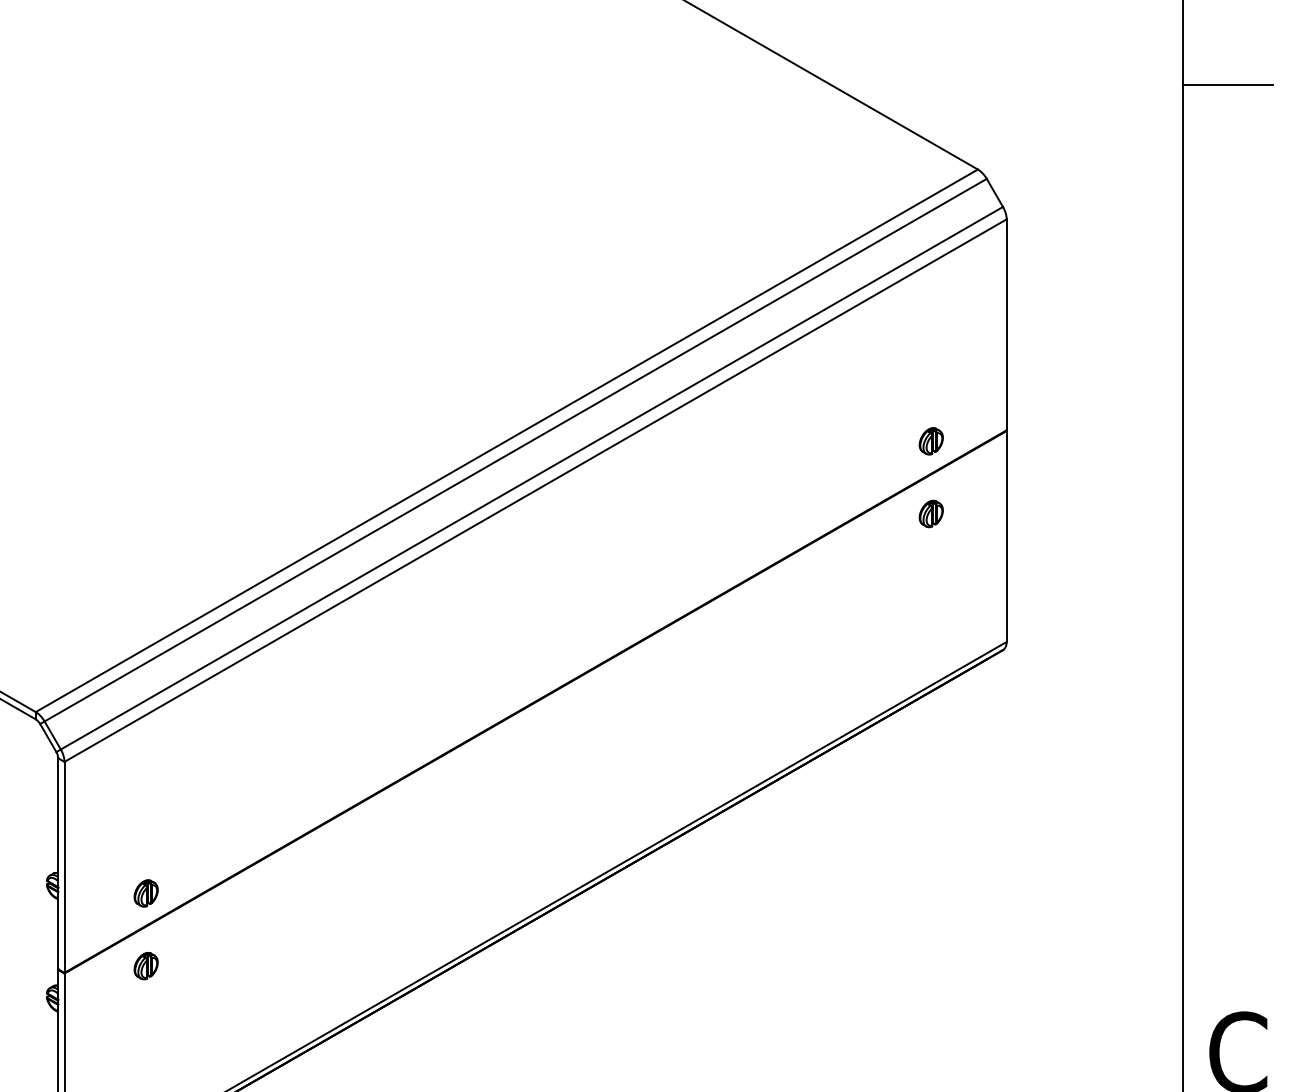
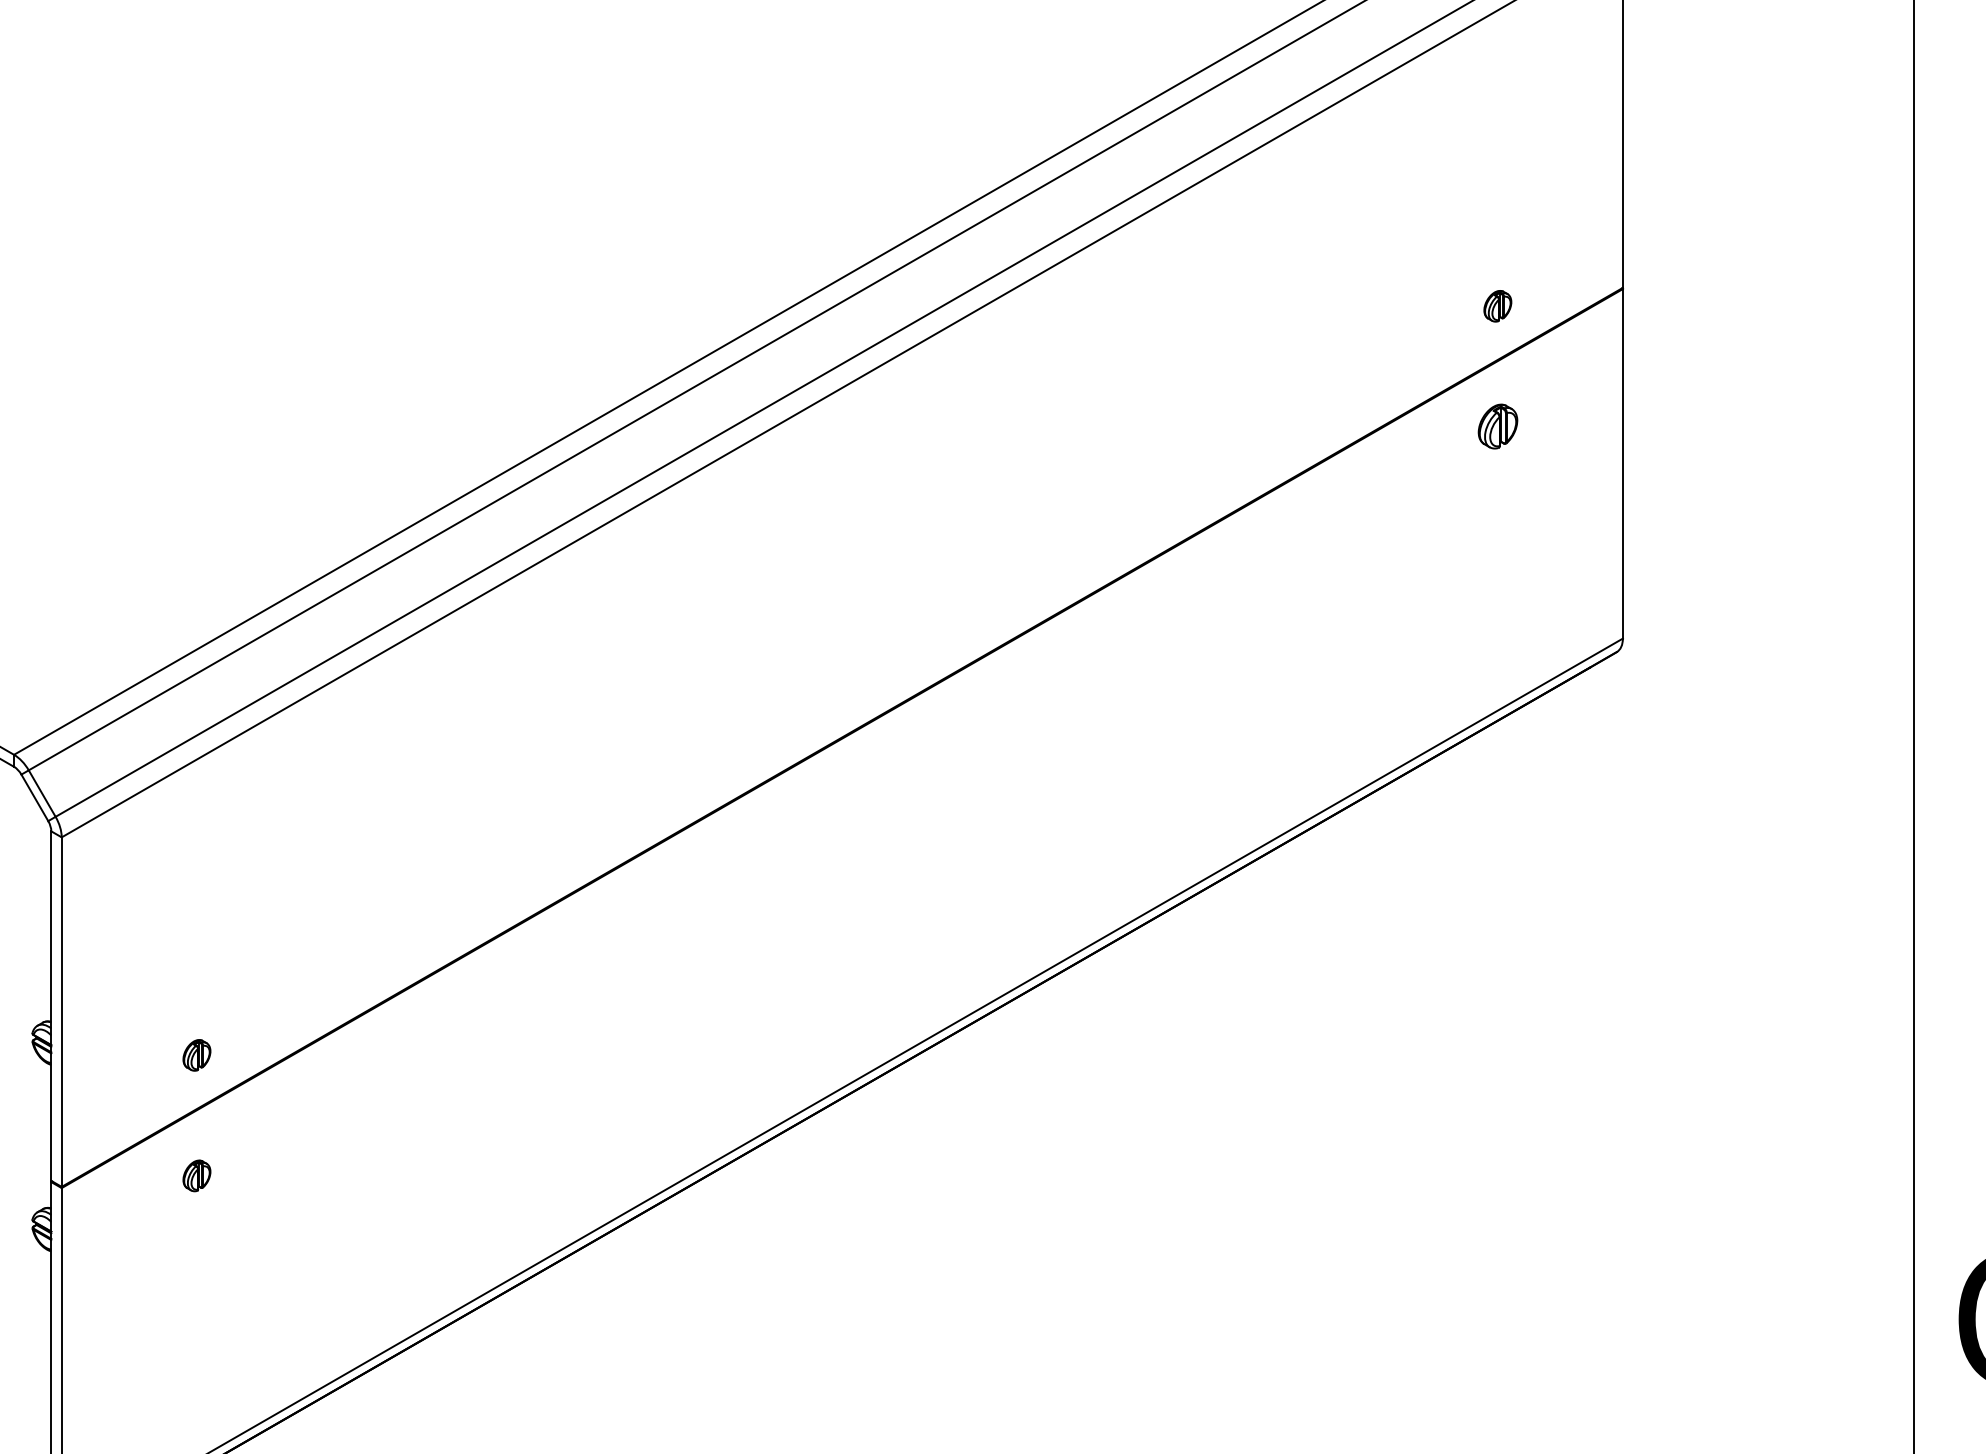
part: (930, 441) -> (1496, 306), size x0.7
part: (145, 893) -> (195, 1055), size x0.7
part: (145, 966) -> (195, 1176), size x0.7

